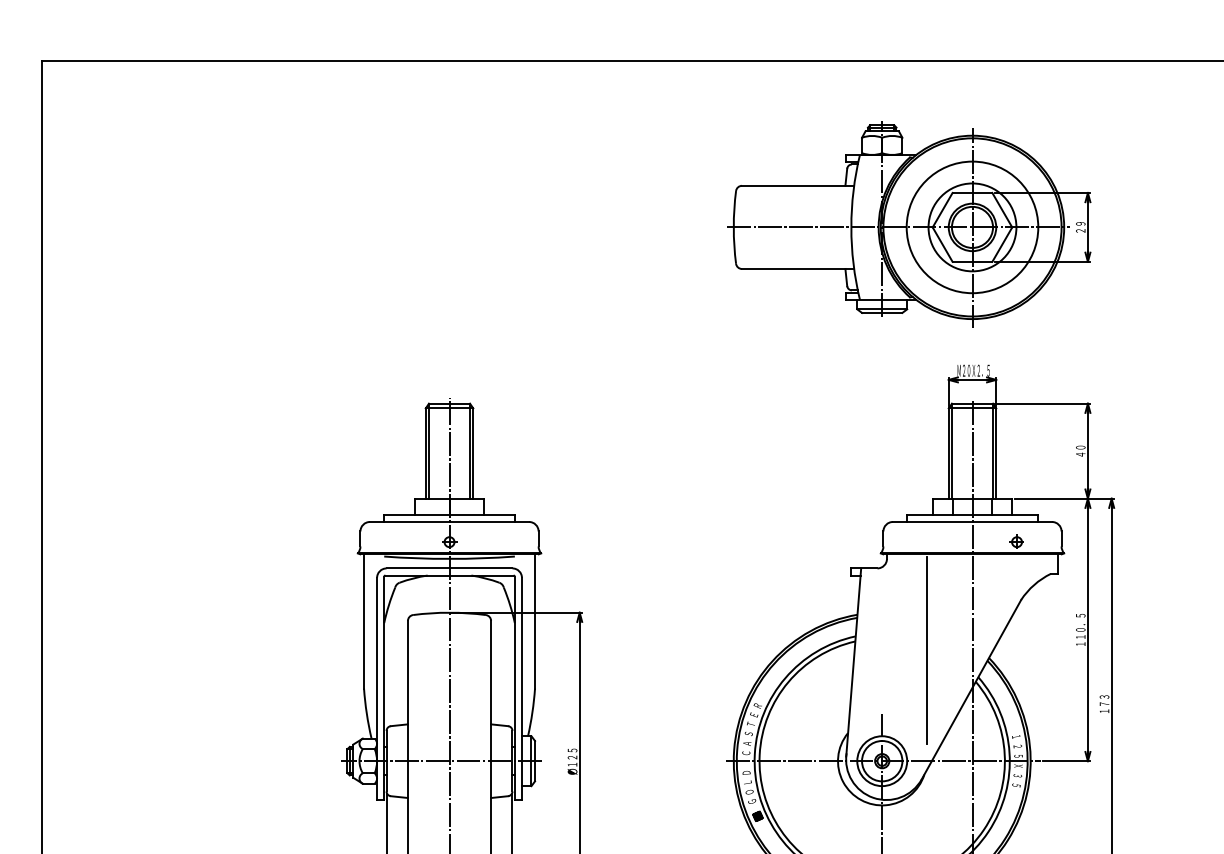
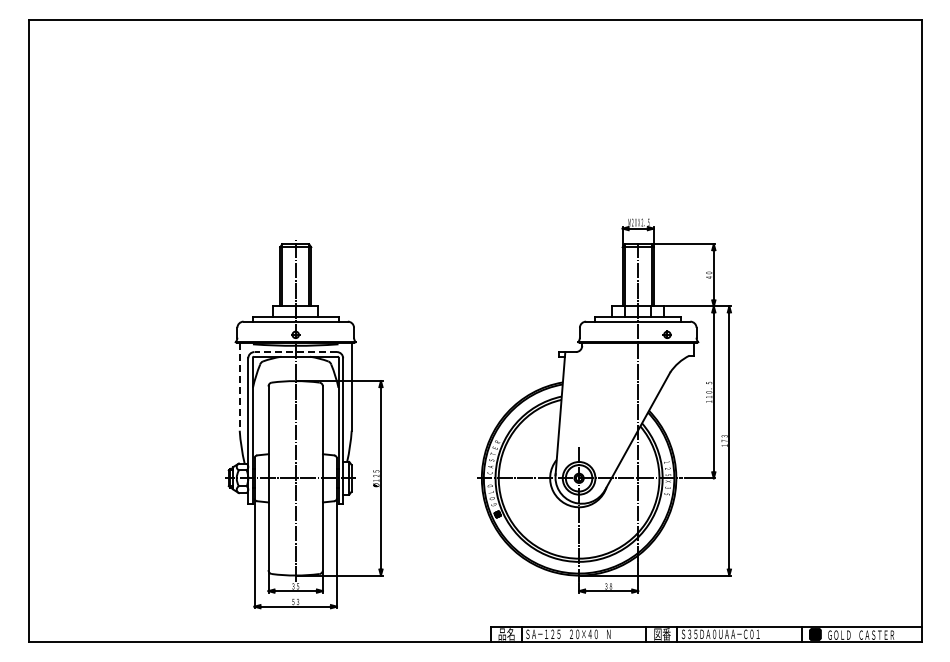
part: (910, 223) -> (597, 126), removed
line: (449, 569) -> (295, 352), solid -> dashed
line: (363, 620) -> (239, 386), solid -> dashed
line: (927, 649) -> (608, 405), removed

